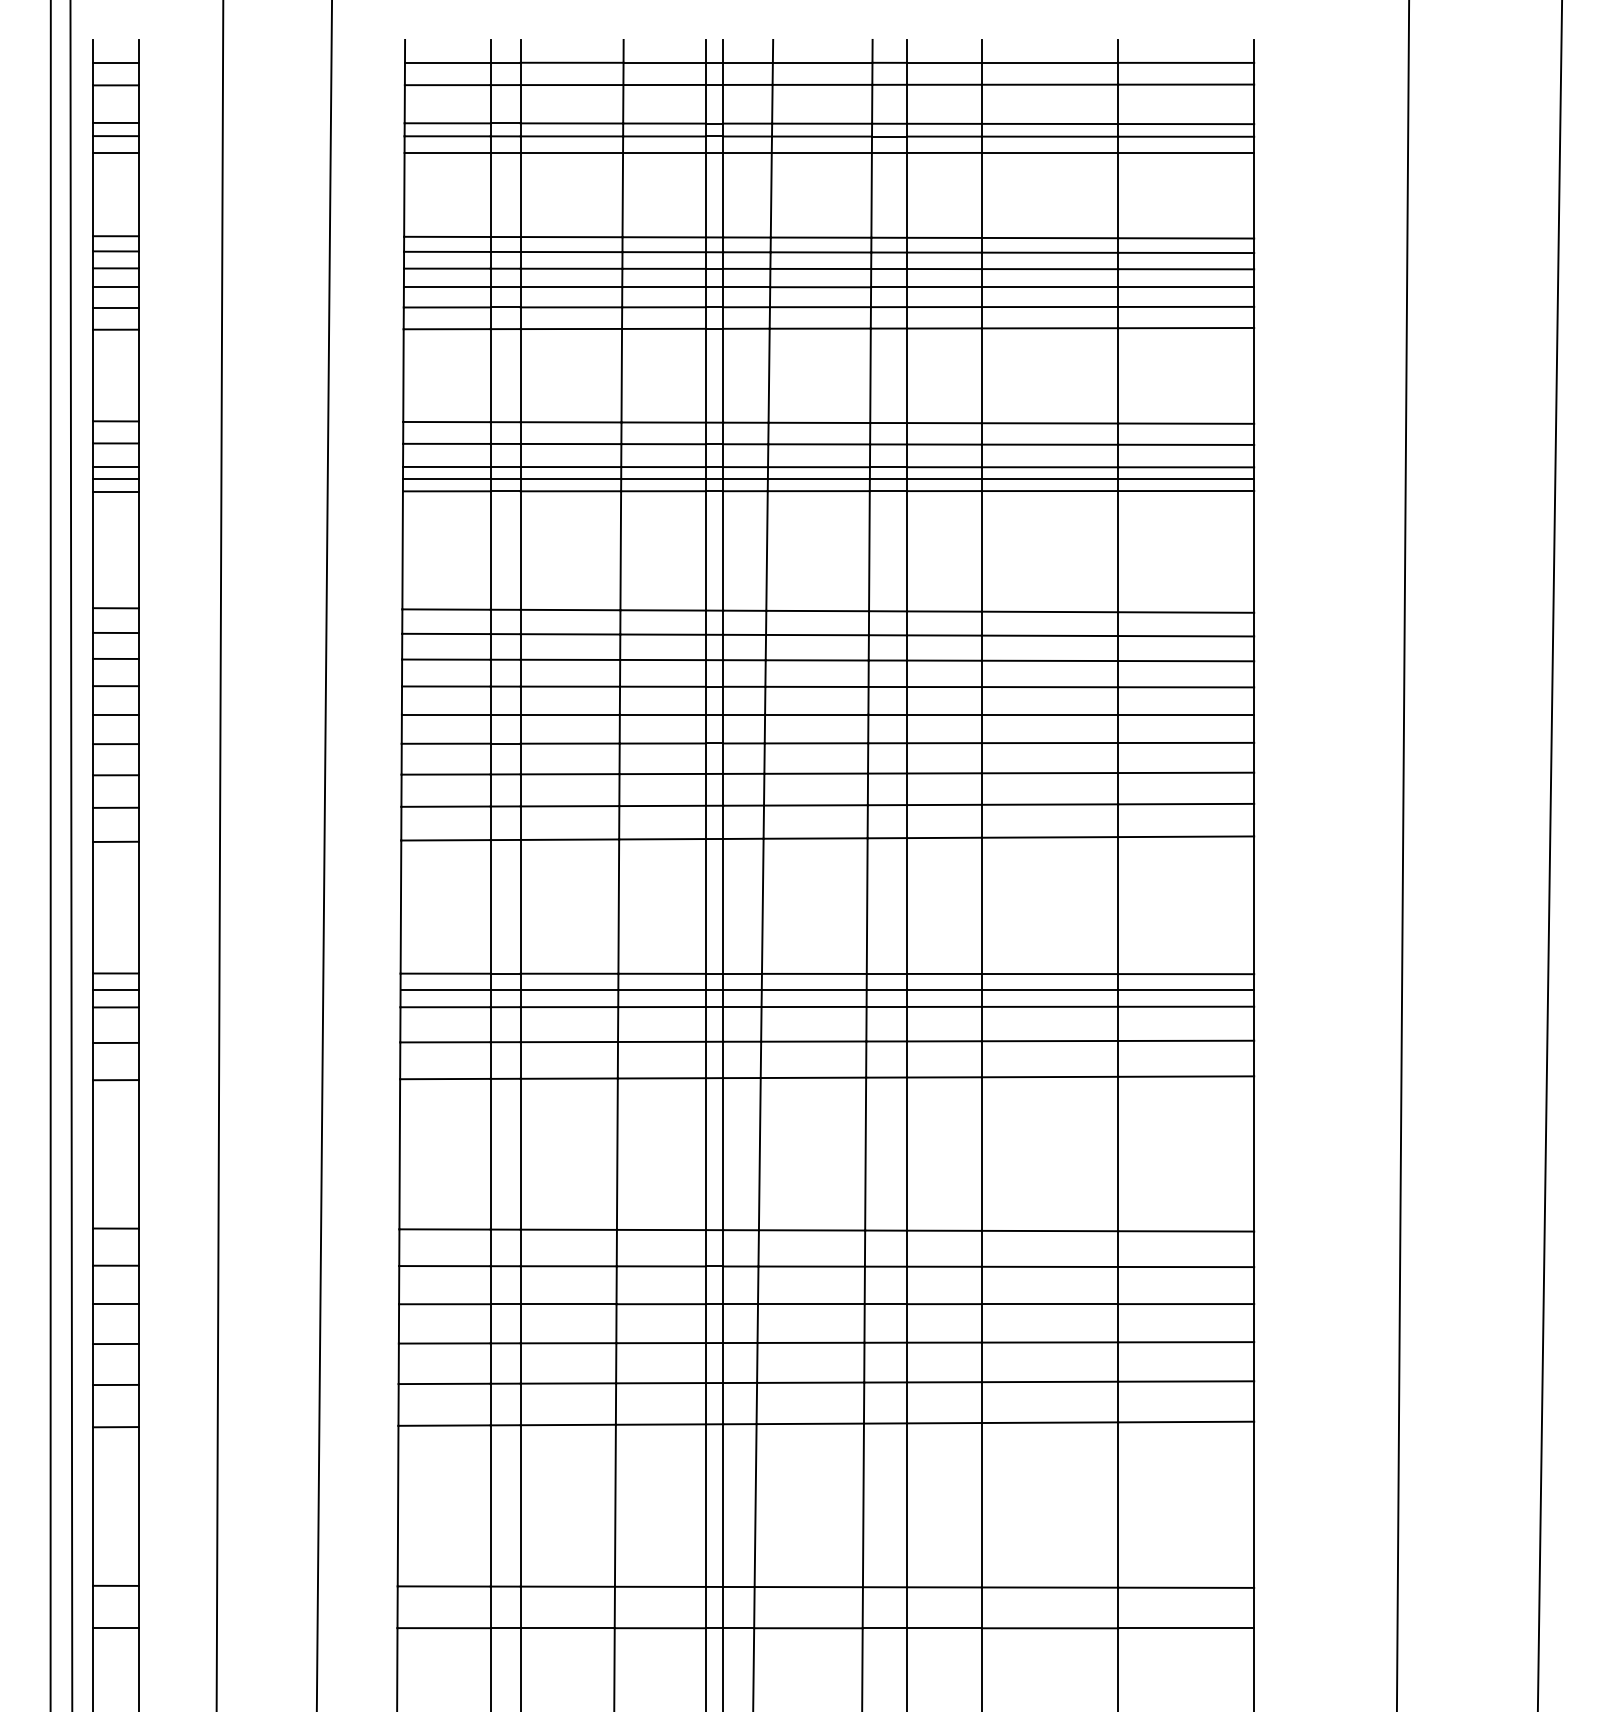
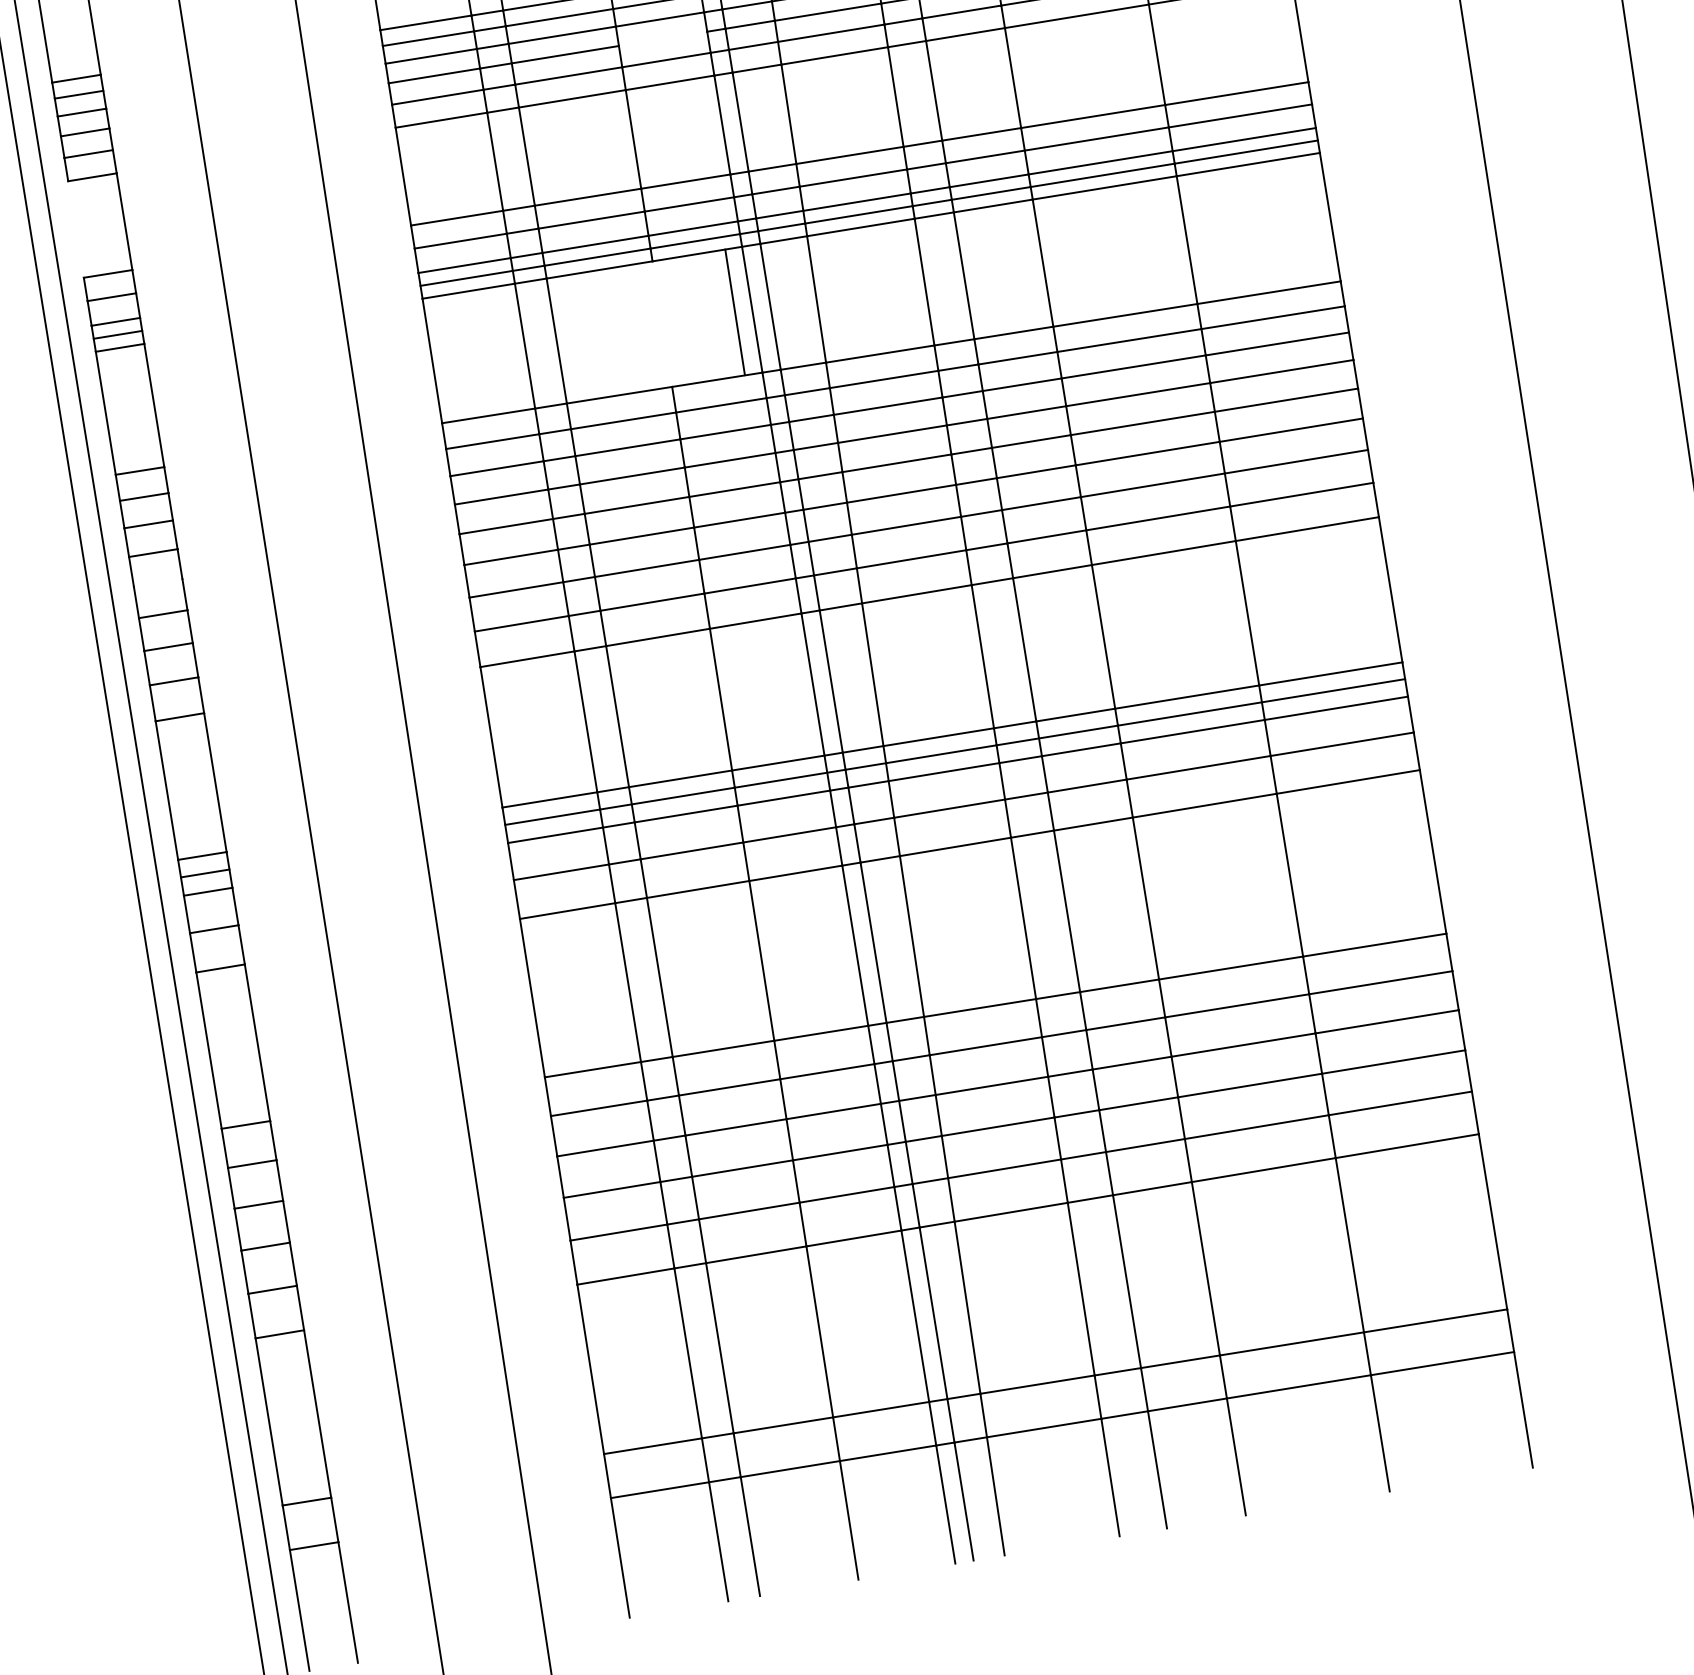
line: (664, 287) -> (663, 39), removed
line: (93, 375) -> (76, 229), removed
line: (620, 550) -> (734, 312), moved
line: (116, 714) -> (158, 582), removed

